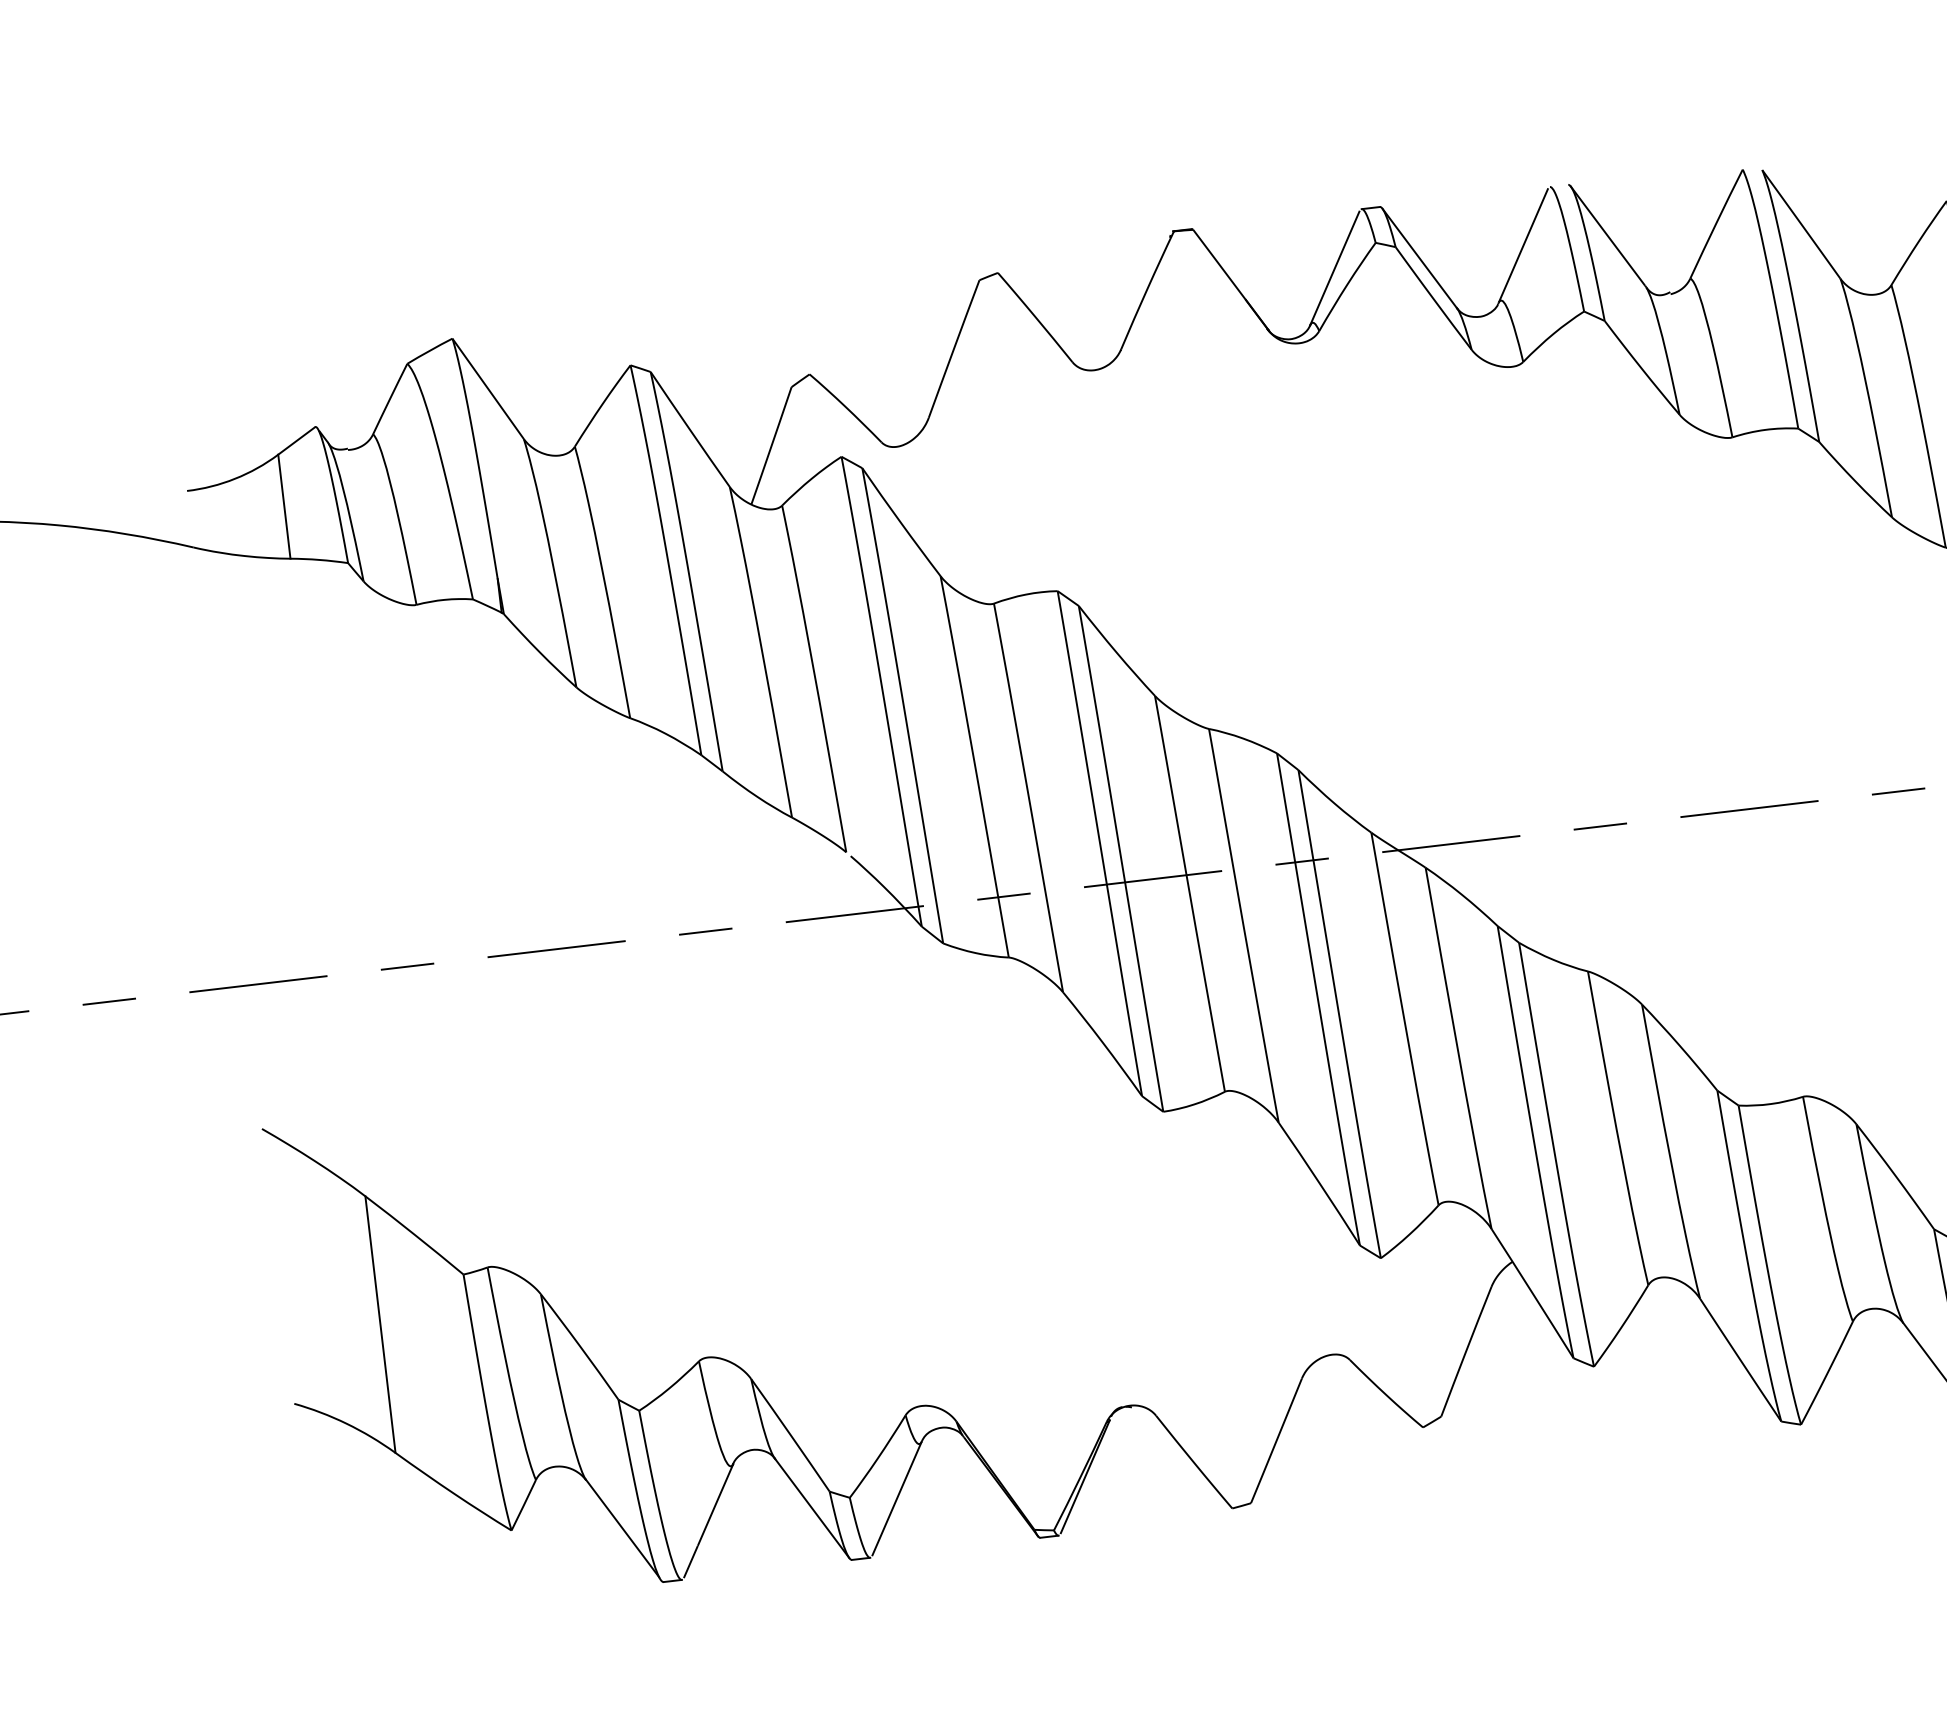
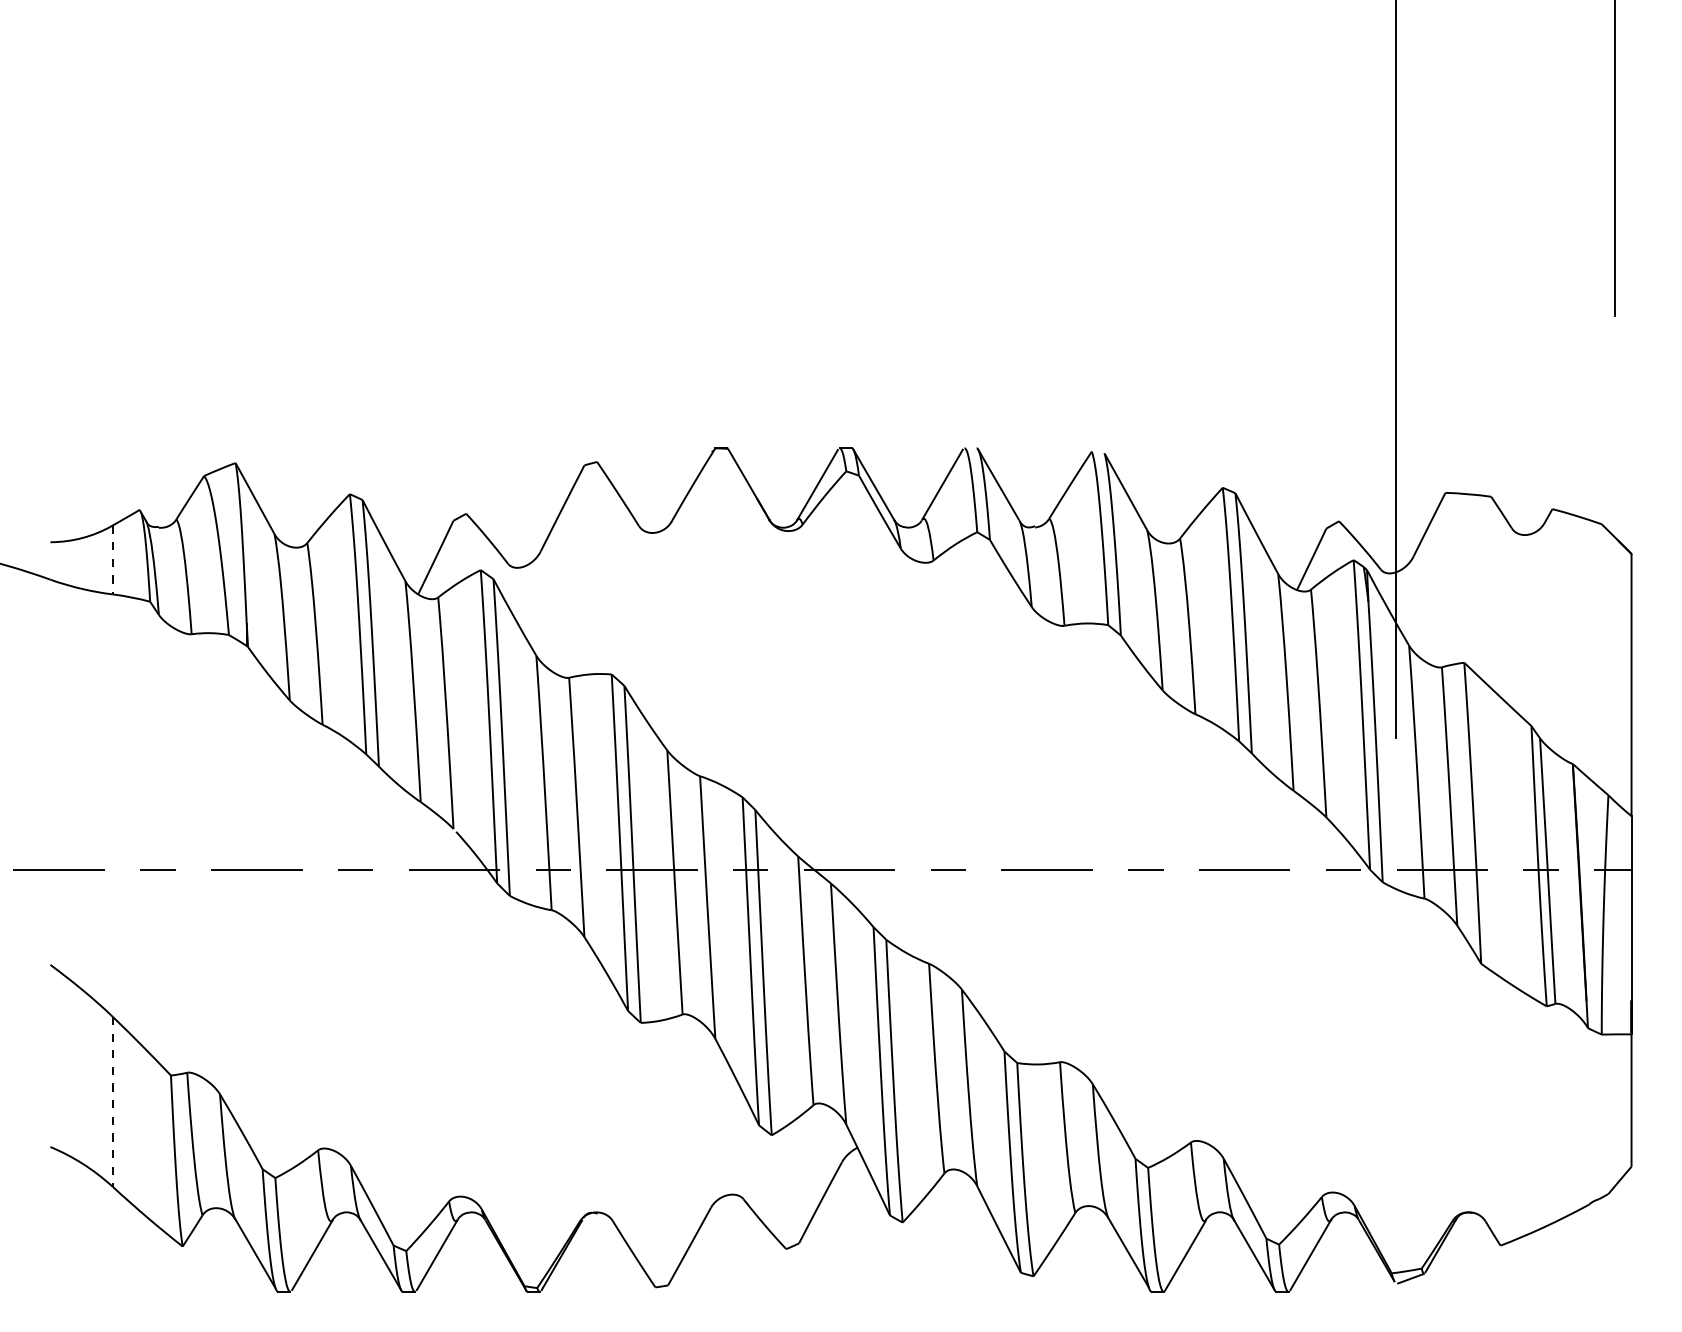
line: (283, 507) -> (112, 560), solid -> dashed
line: (380, 1325) -> (112, 1102), solid -> dashed

